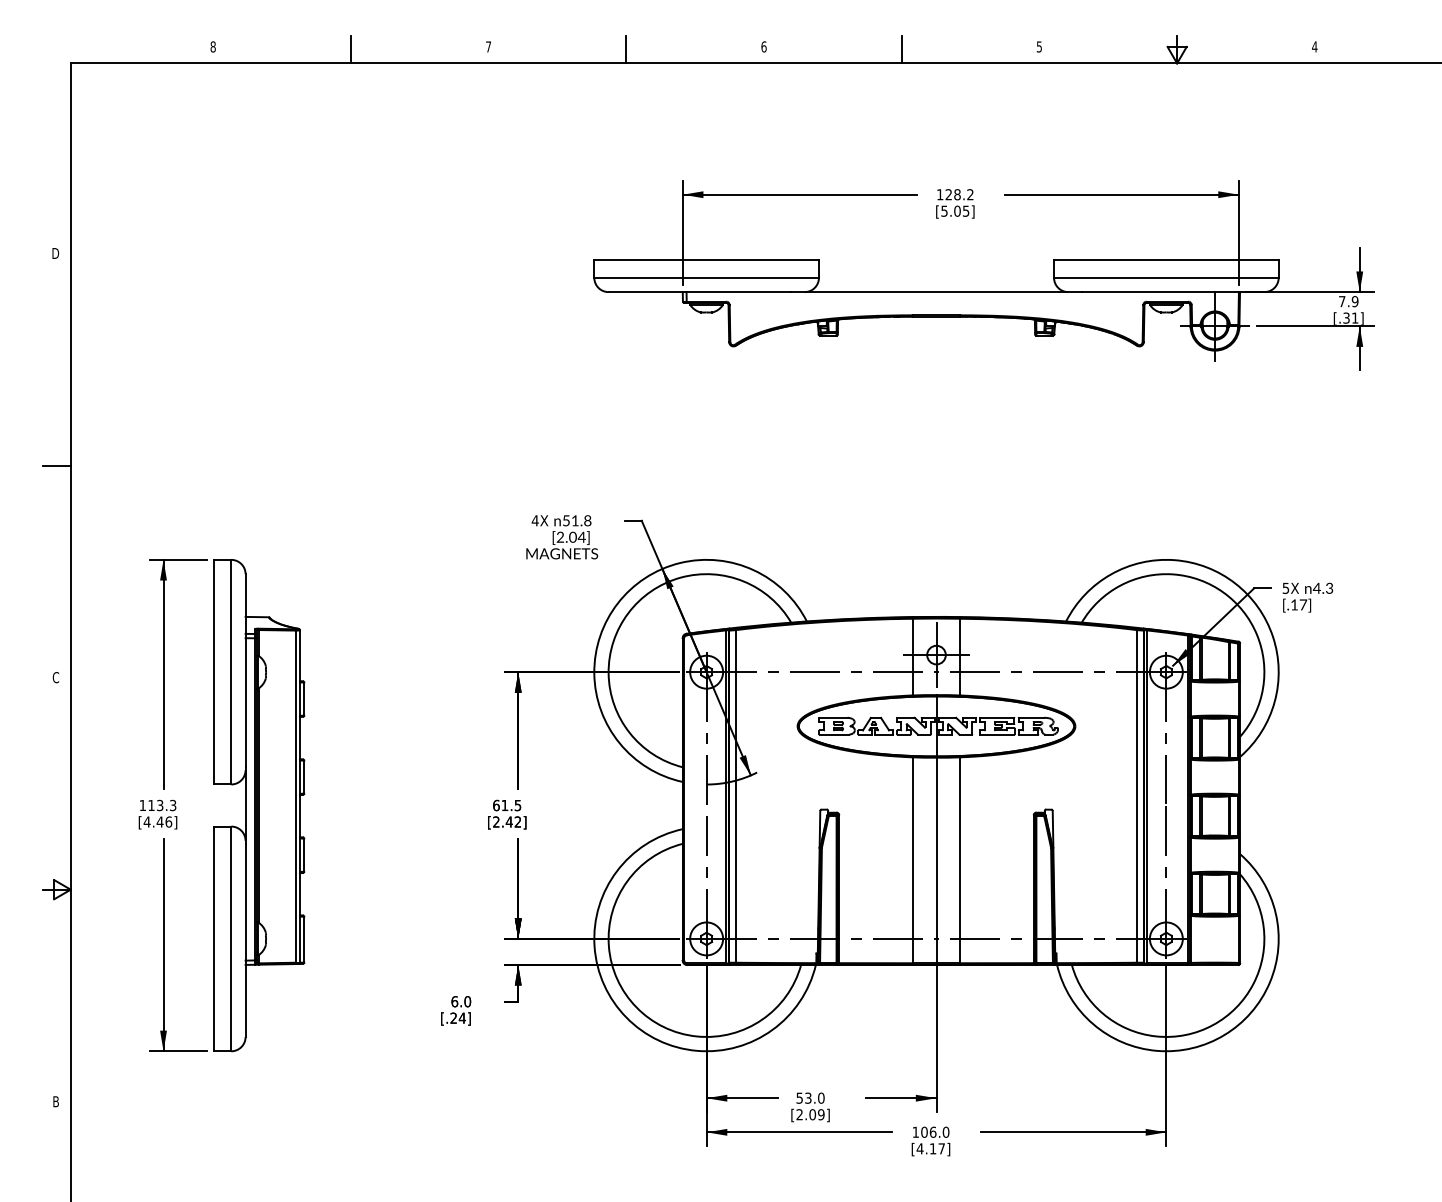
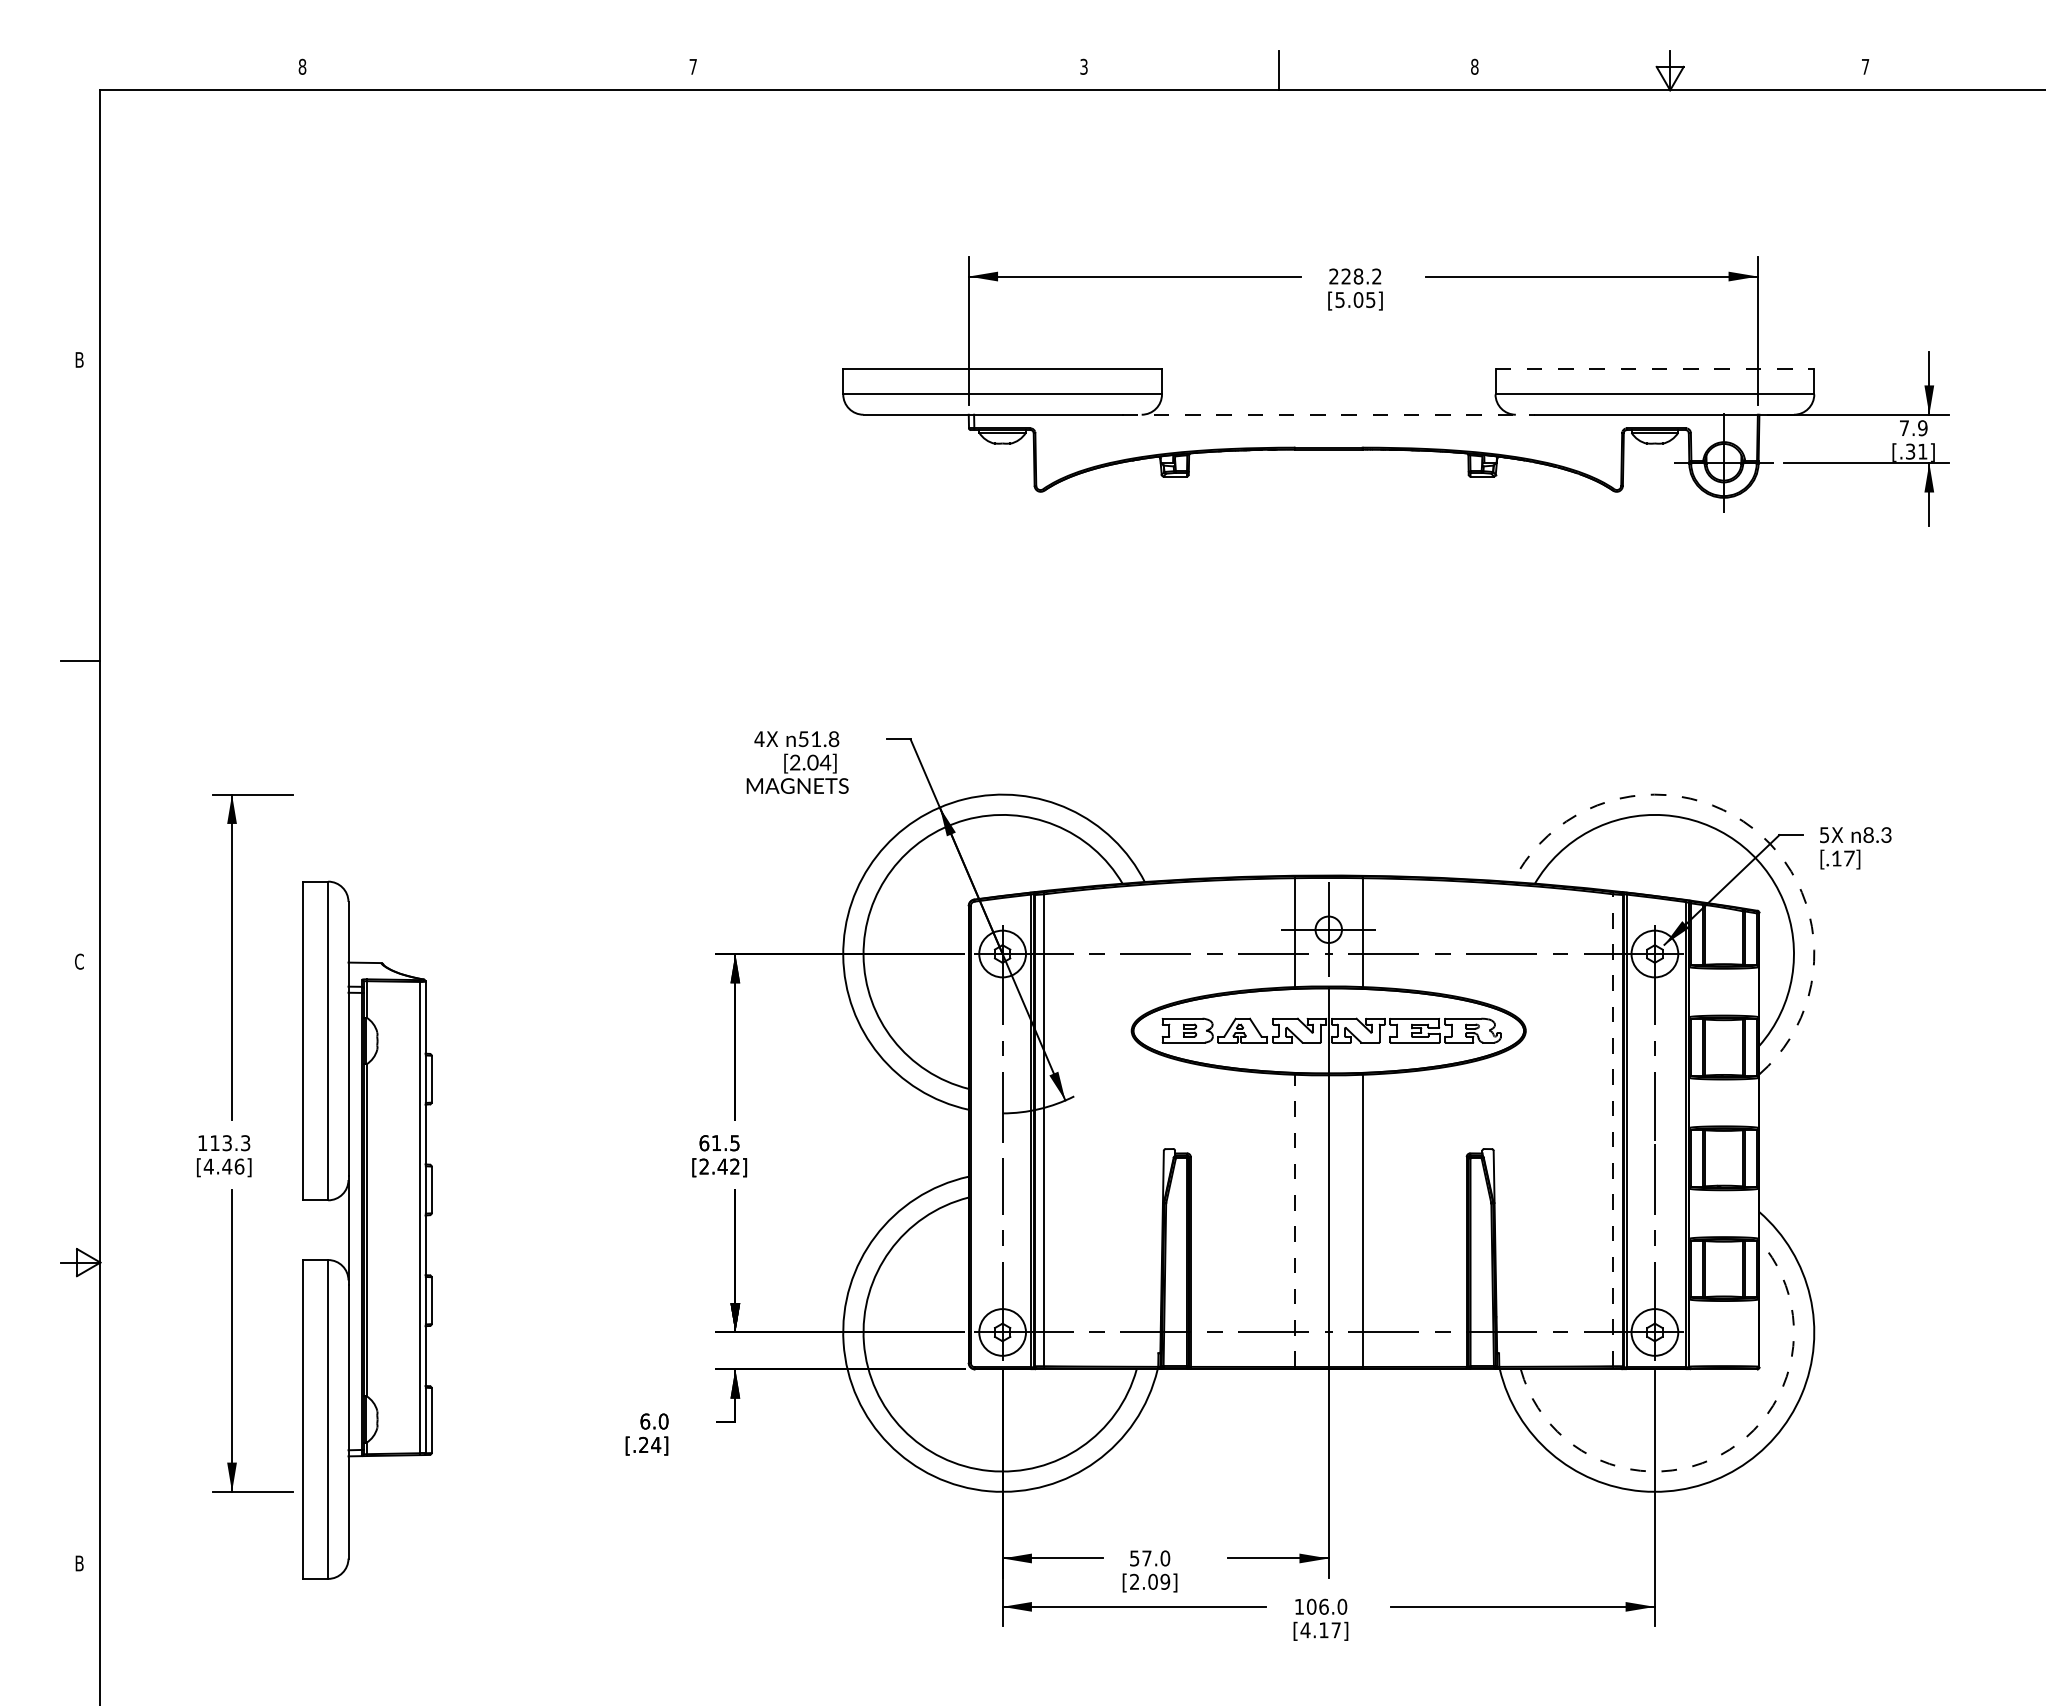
text: (763, 46) -> (1083, 66), 6 -> 3
text: (1039, 46) -> (1474, 66), 5 -> 8
text: (1314, 46) -> (1865, 66), 4 -> 7
line: (350, 49) -> (497, 70), removed
line: (626, 49) -> (888, 70), removed
text: (939, 194) -> (1333, 276), 128.2 -> 228.2
text: (55, 253) -> (78, 359), D -> B
line: (1166, 260) -> (1655, 369), solid -> dashed
line: (937, 291) -> (1329, 414), solid -> dashed
arc: (1235, 583) -> (1752, 828), solid -> dashed
text: (1316, 587) -> (1868, 834), 4.3 -> 8.3
line: (1137, 796) -> (1613, 1130), solid -> dashed
part: (259, 805) -> (367, 1229), moved
line: (912, 860) -> (1294, 1220), solid -> dashed
arc: (1212, 1024) -> (1720, 1454), solid -> dashed
text: (808, 1098) -> (1146, 1558), 53.0 -> 57.0

